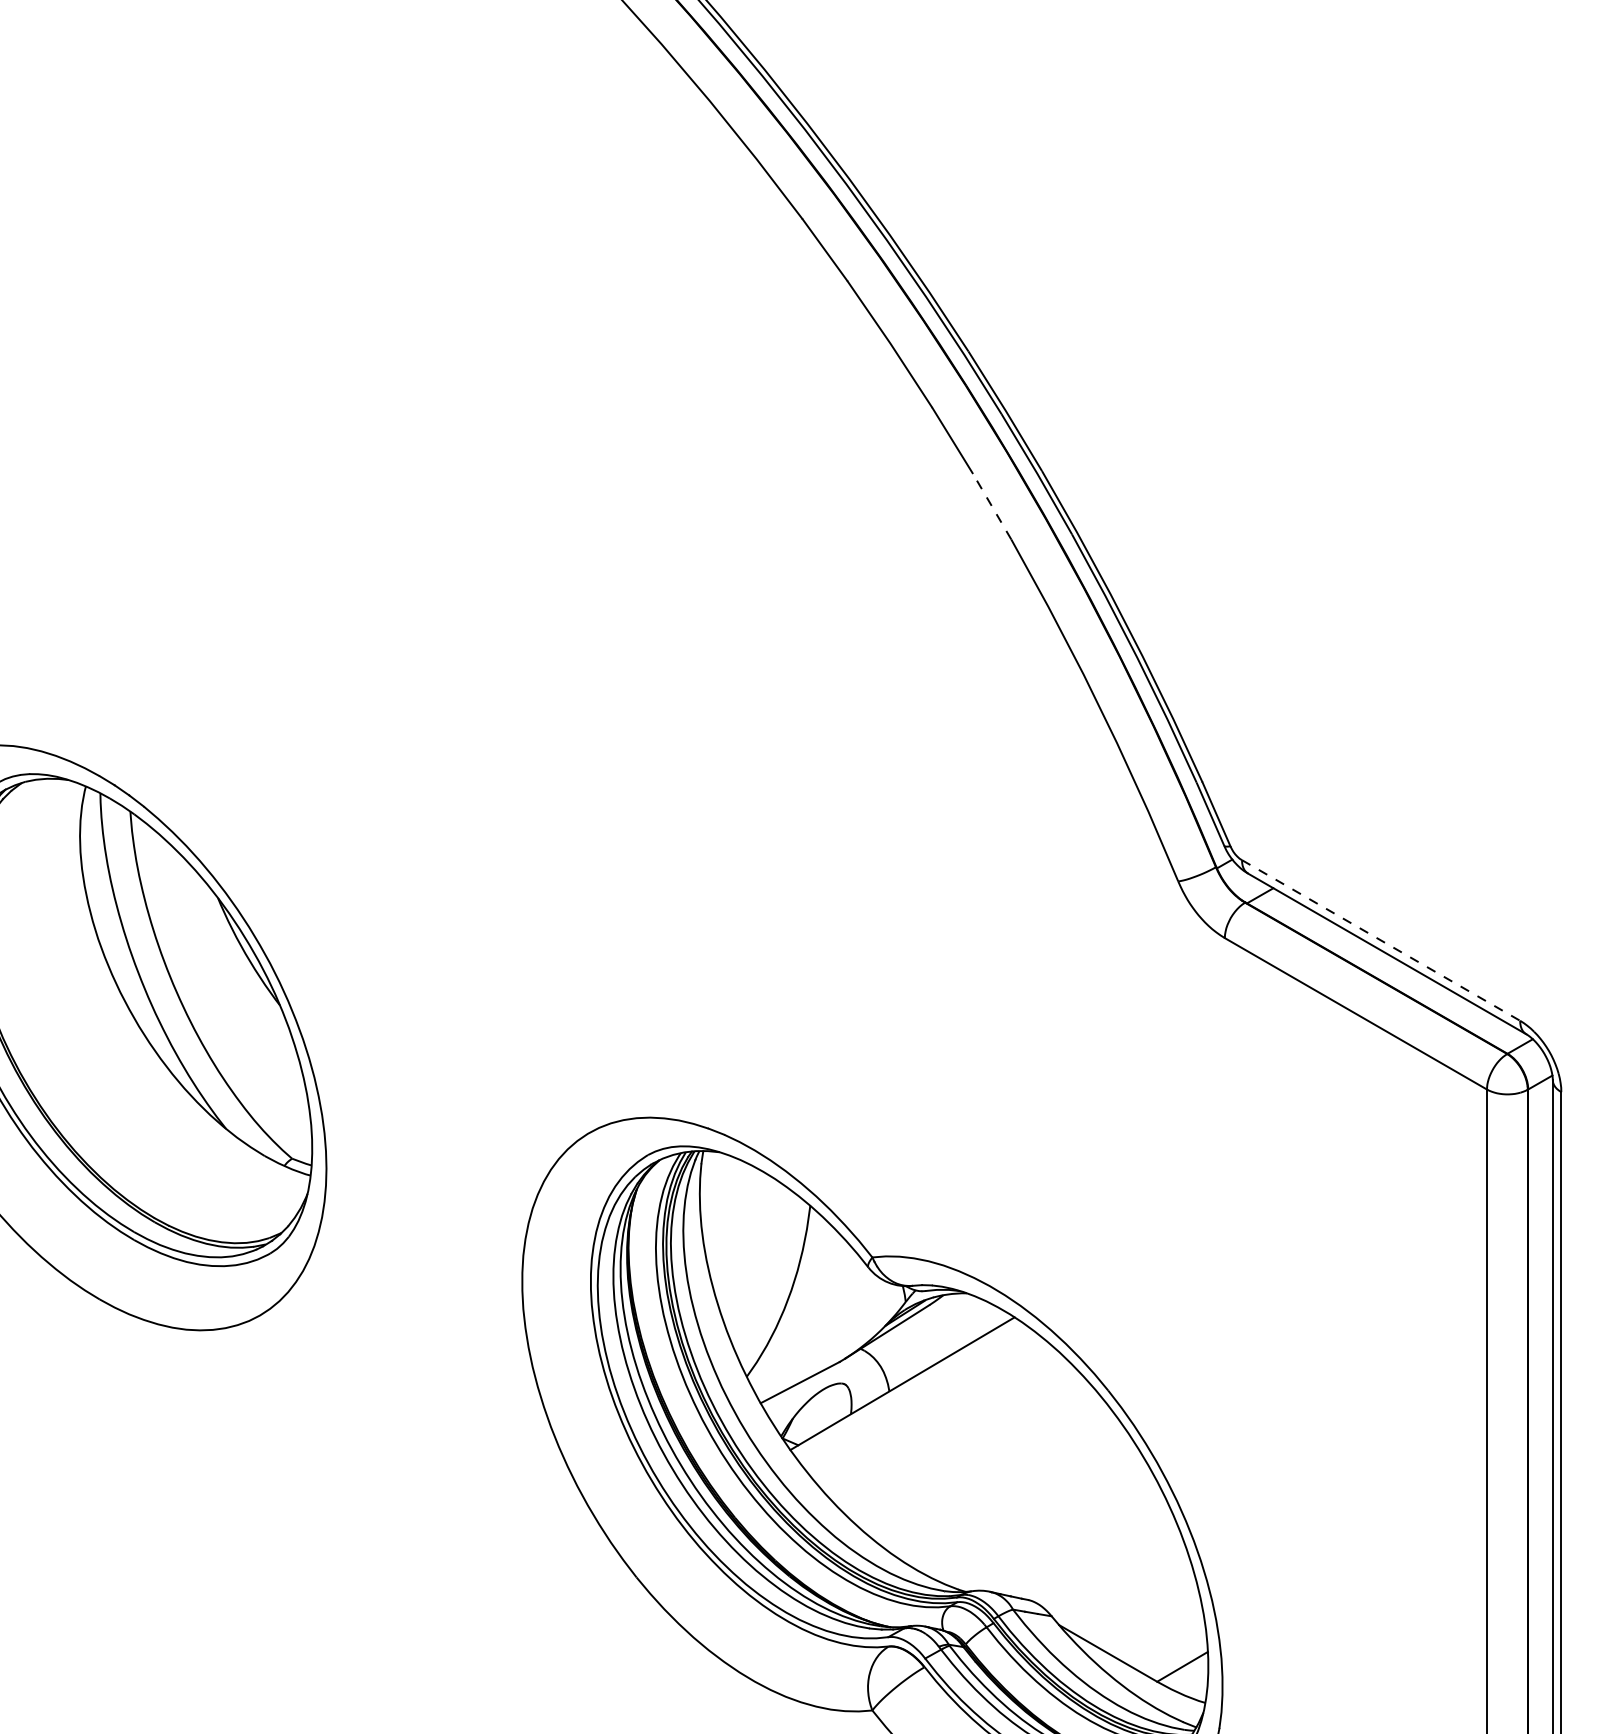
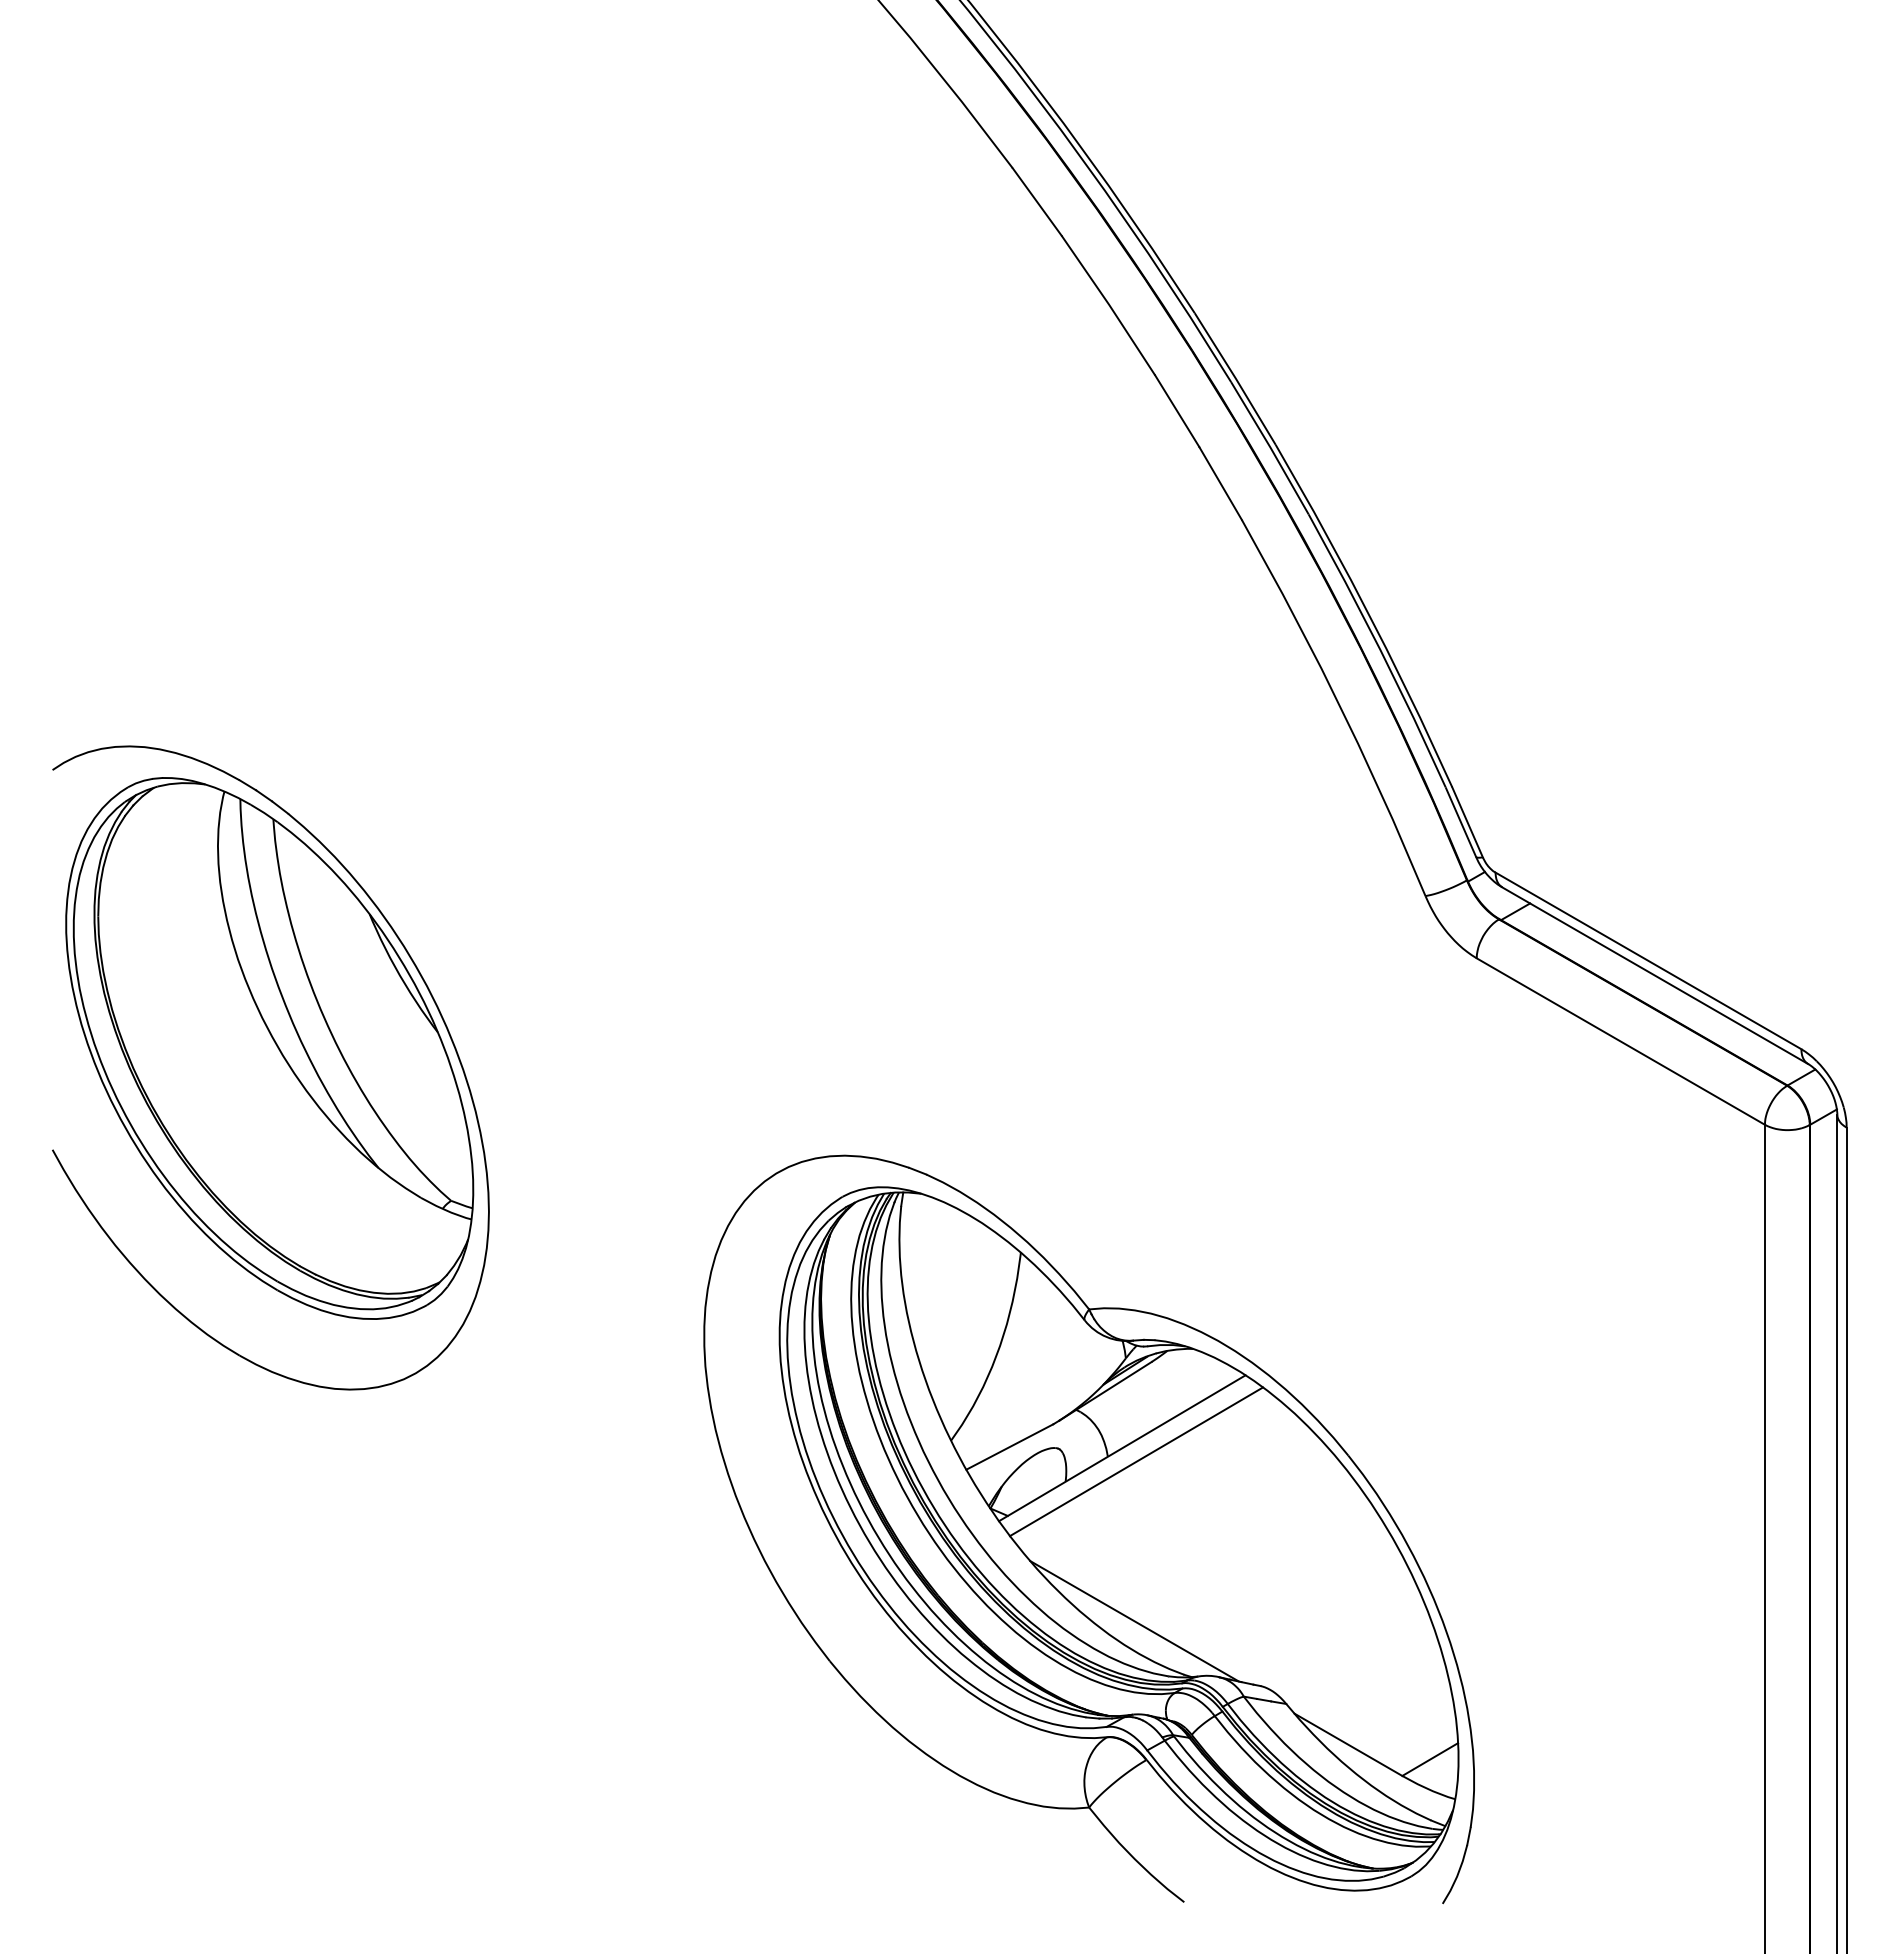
line: (991, 506) -> (1220, 483), dashed -> solid
line: (1381, 940) -> (1648, 960), dashed -> solid
line: (915, 1395) -> (1136, 1461), added
line: (913, 1541) -> (1134, 1621), added

